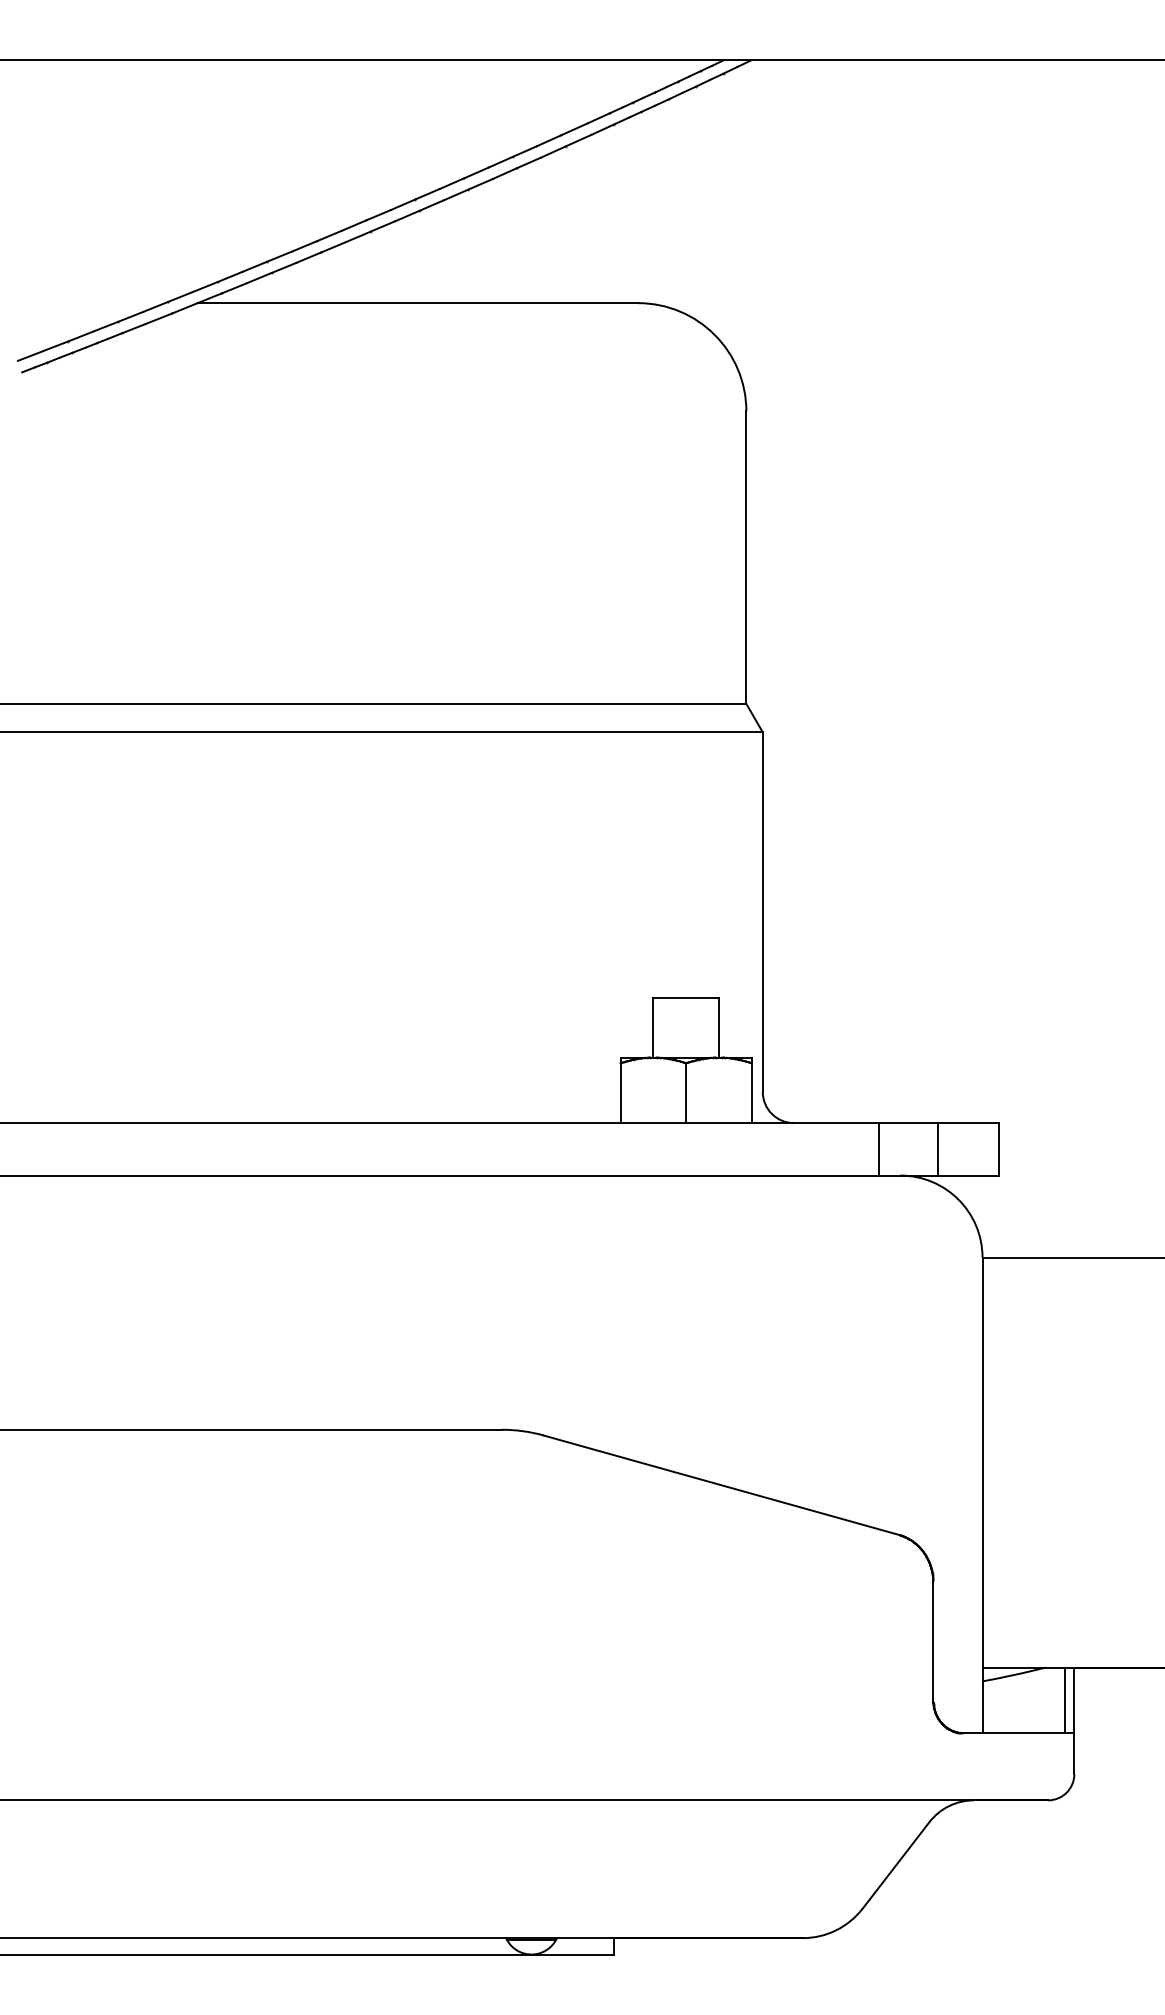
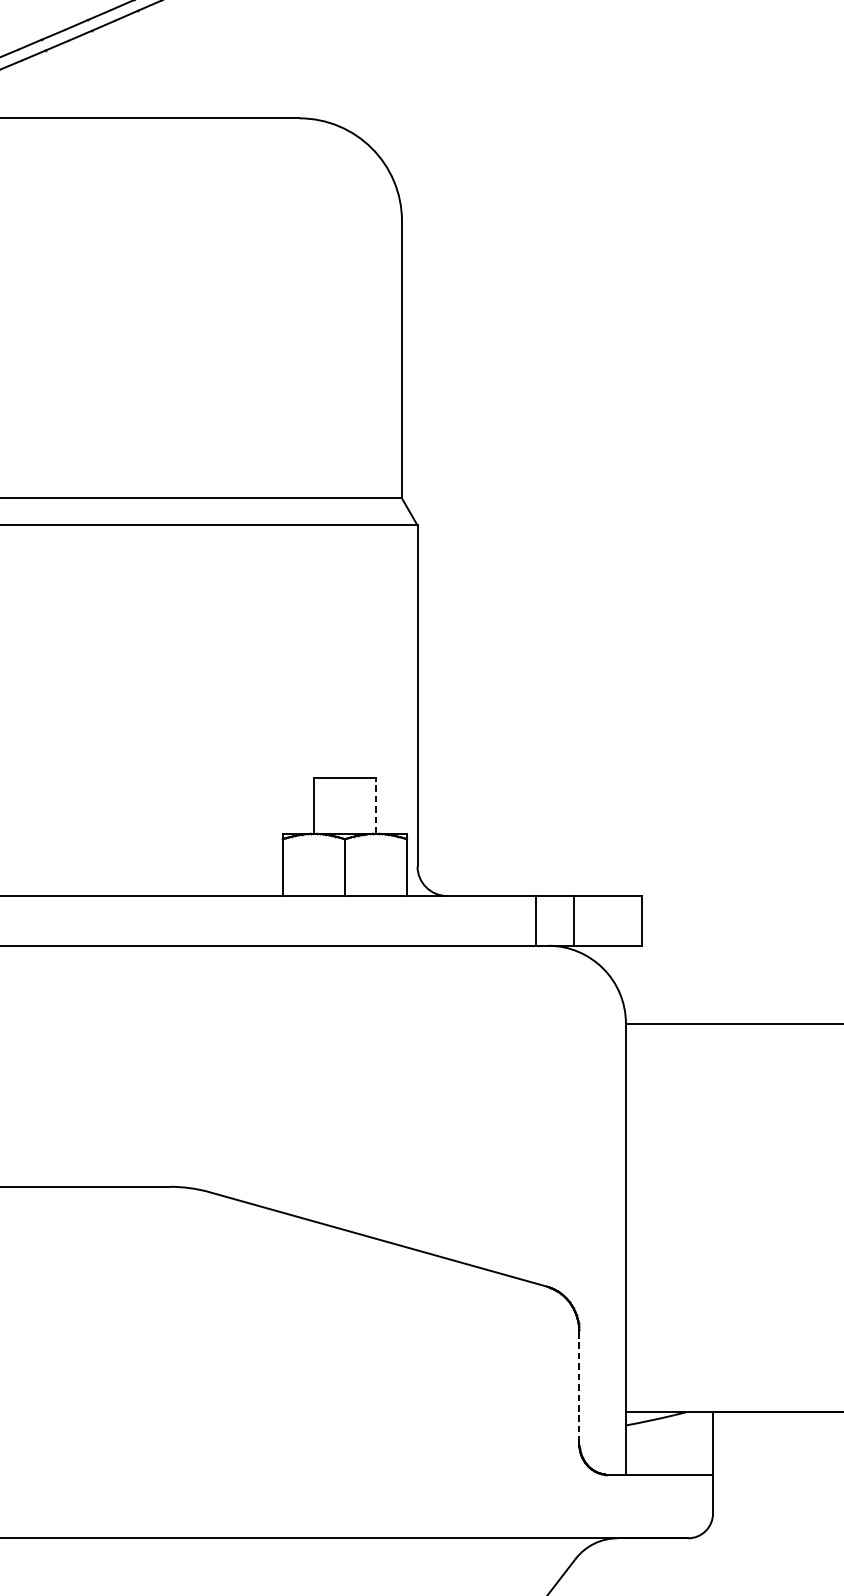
line: (718, 1027) -> (375, 805), solid -> dashed
line: (878, 1149) -> (573, 921), moved
line: (938, 1149) -> (536, 921), moved
line: (933, 1641) -> (579, 1387), solid -> dashed
line: (1064, 1700) -> (703, 1443), removed

